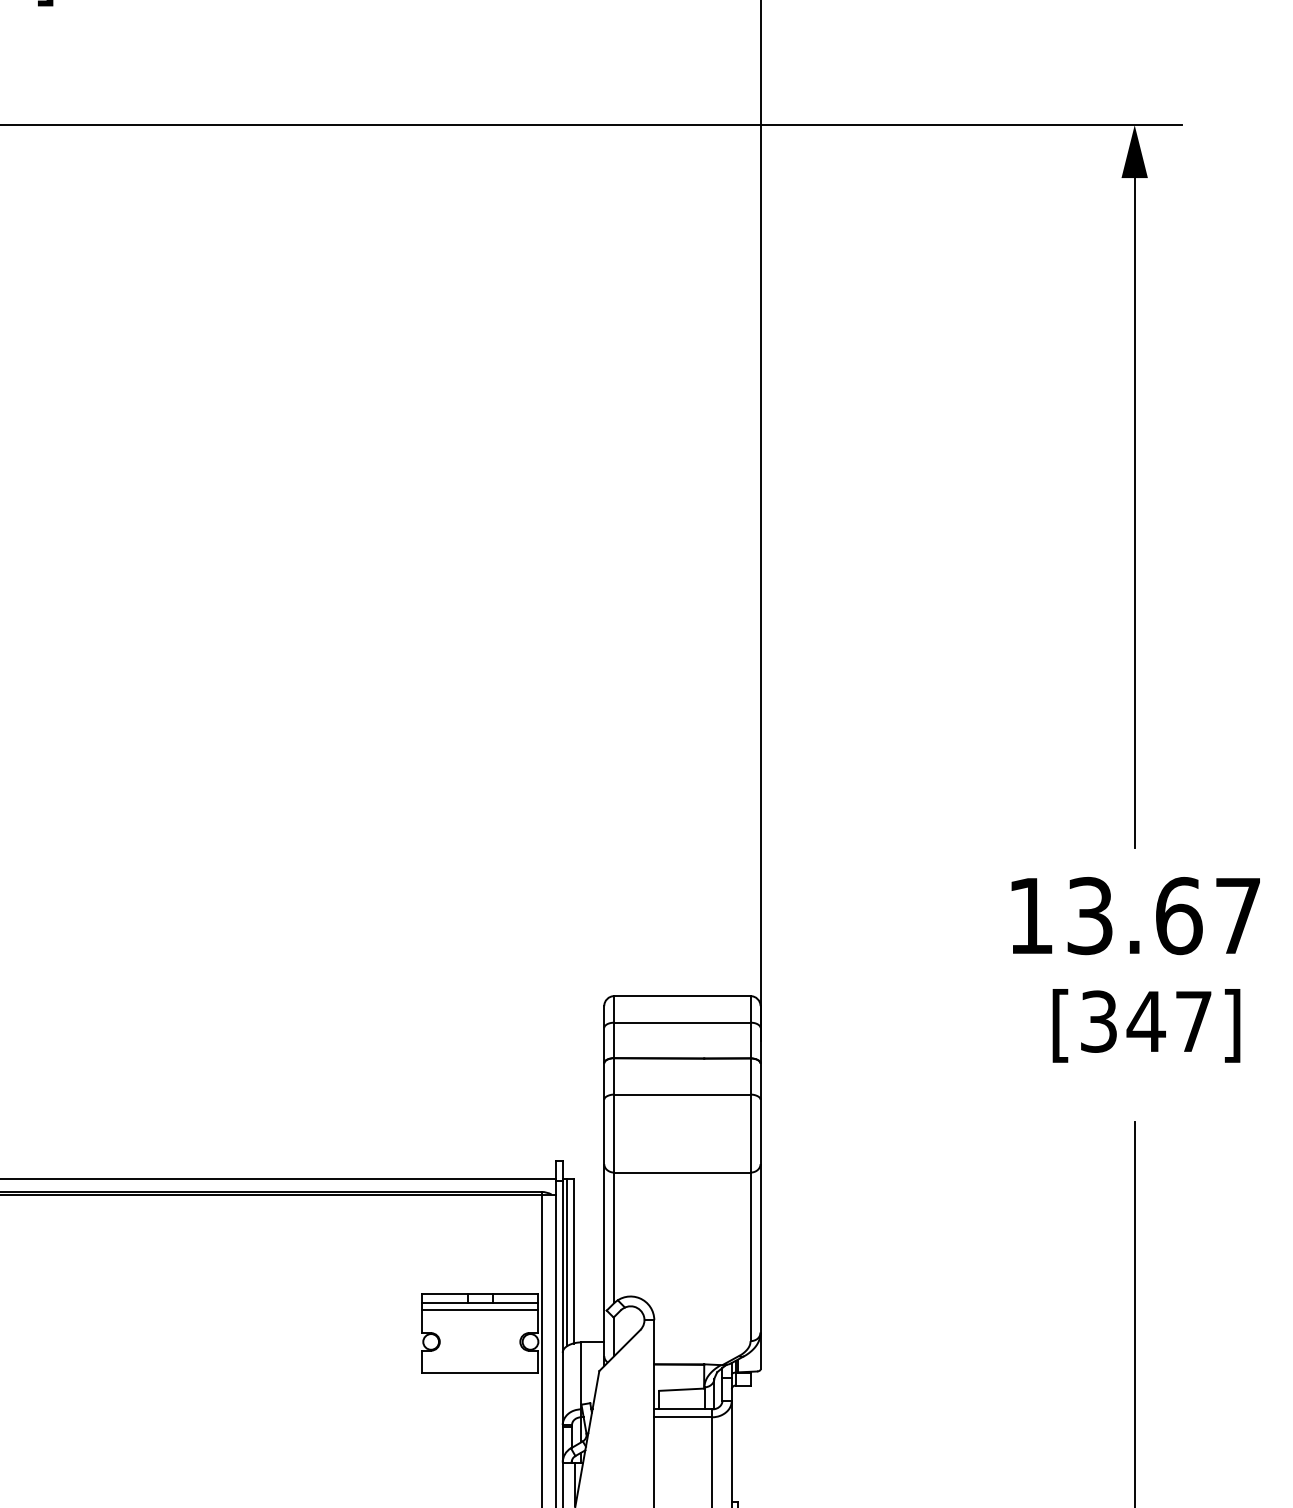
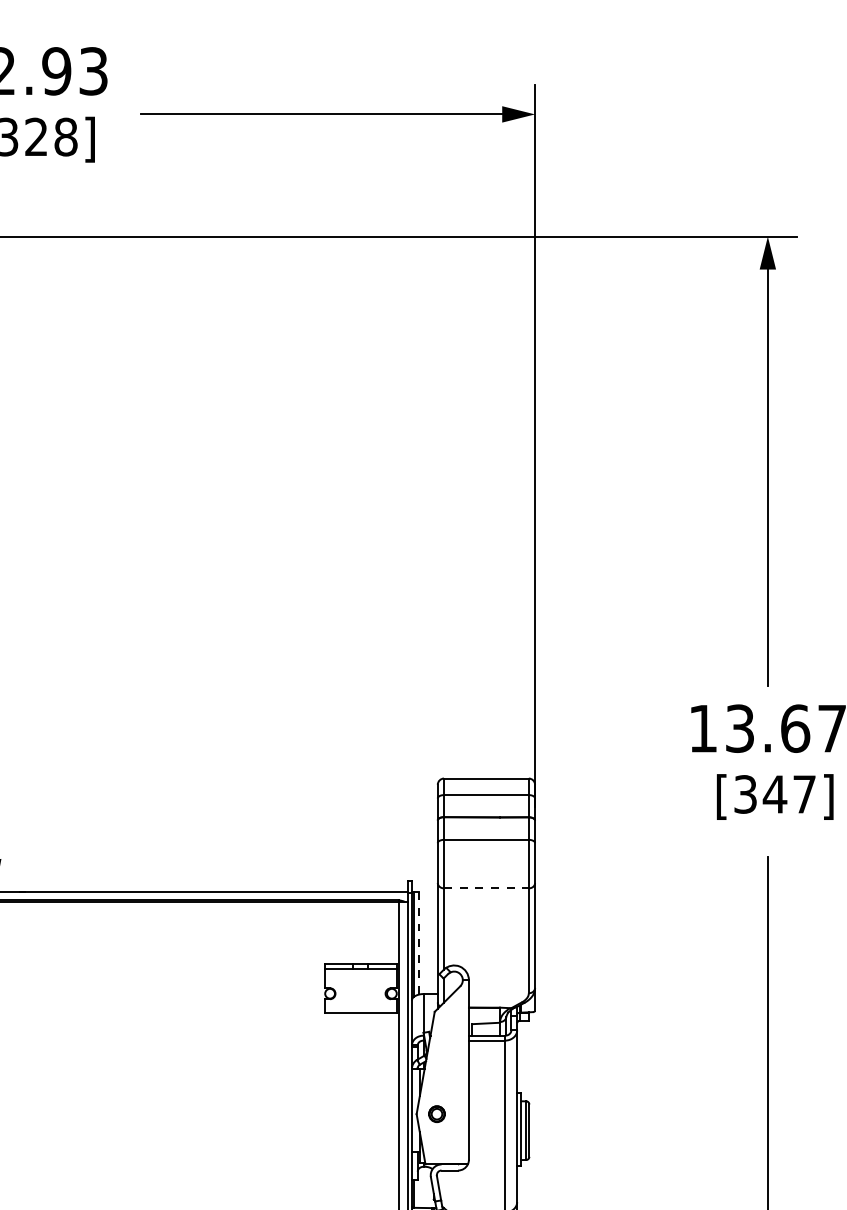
line: (682, 1172) -> (486, 888), solid -> dashed
line: (574, 1262) -> (419, 944), solid -> dashed
line: (480, 1311) -> (360, 974), removed

